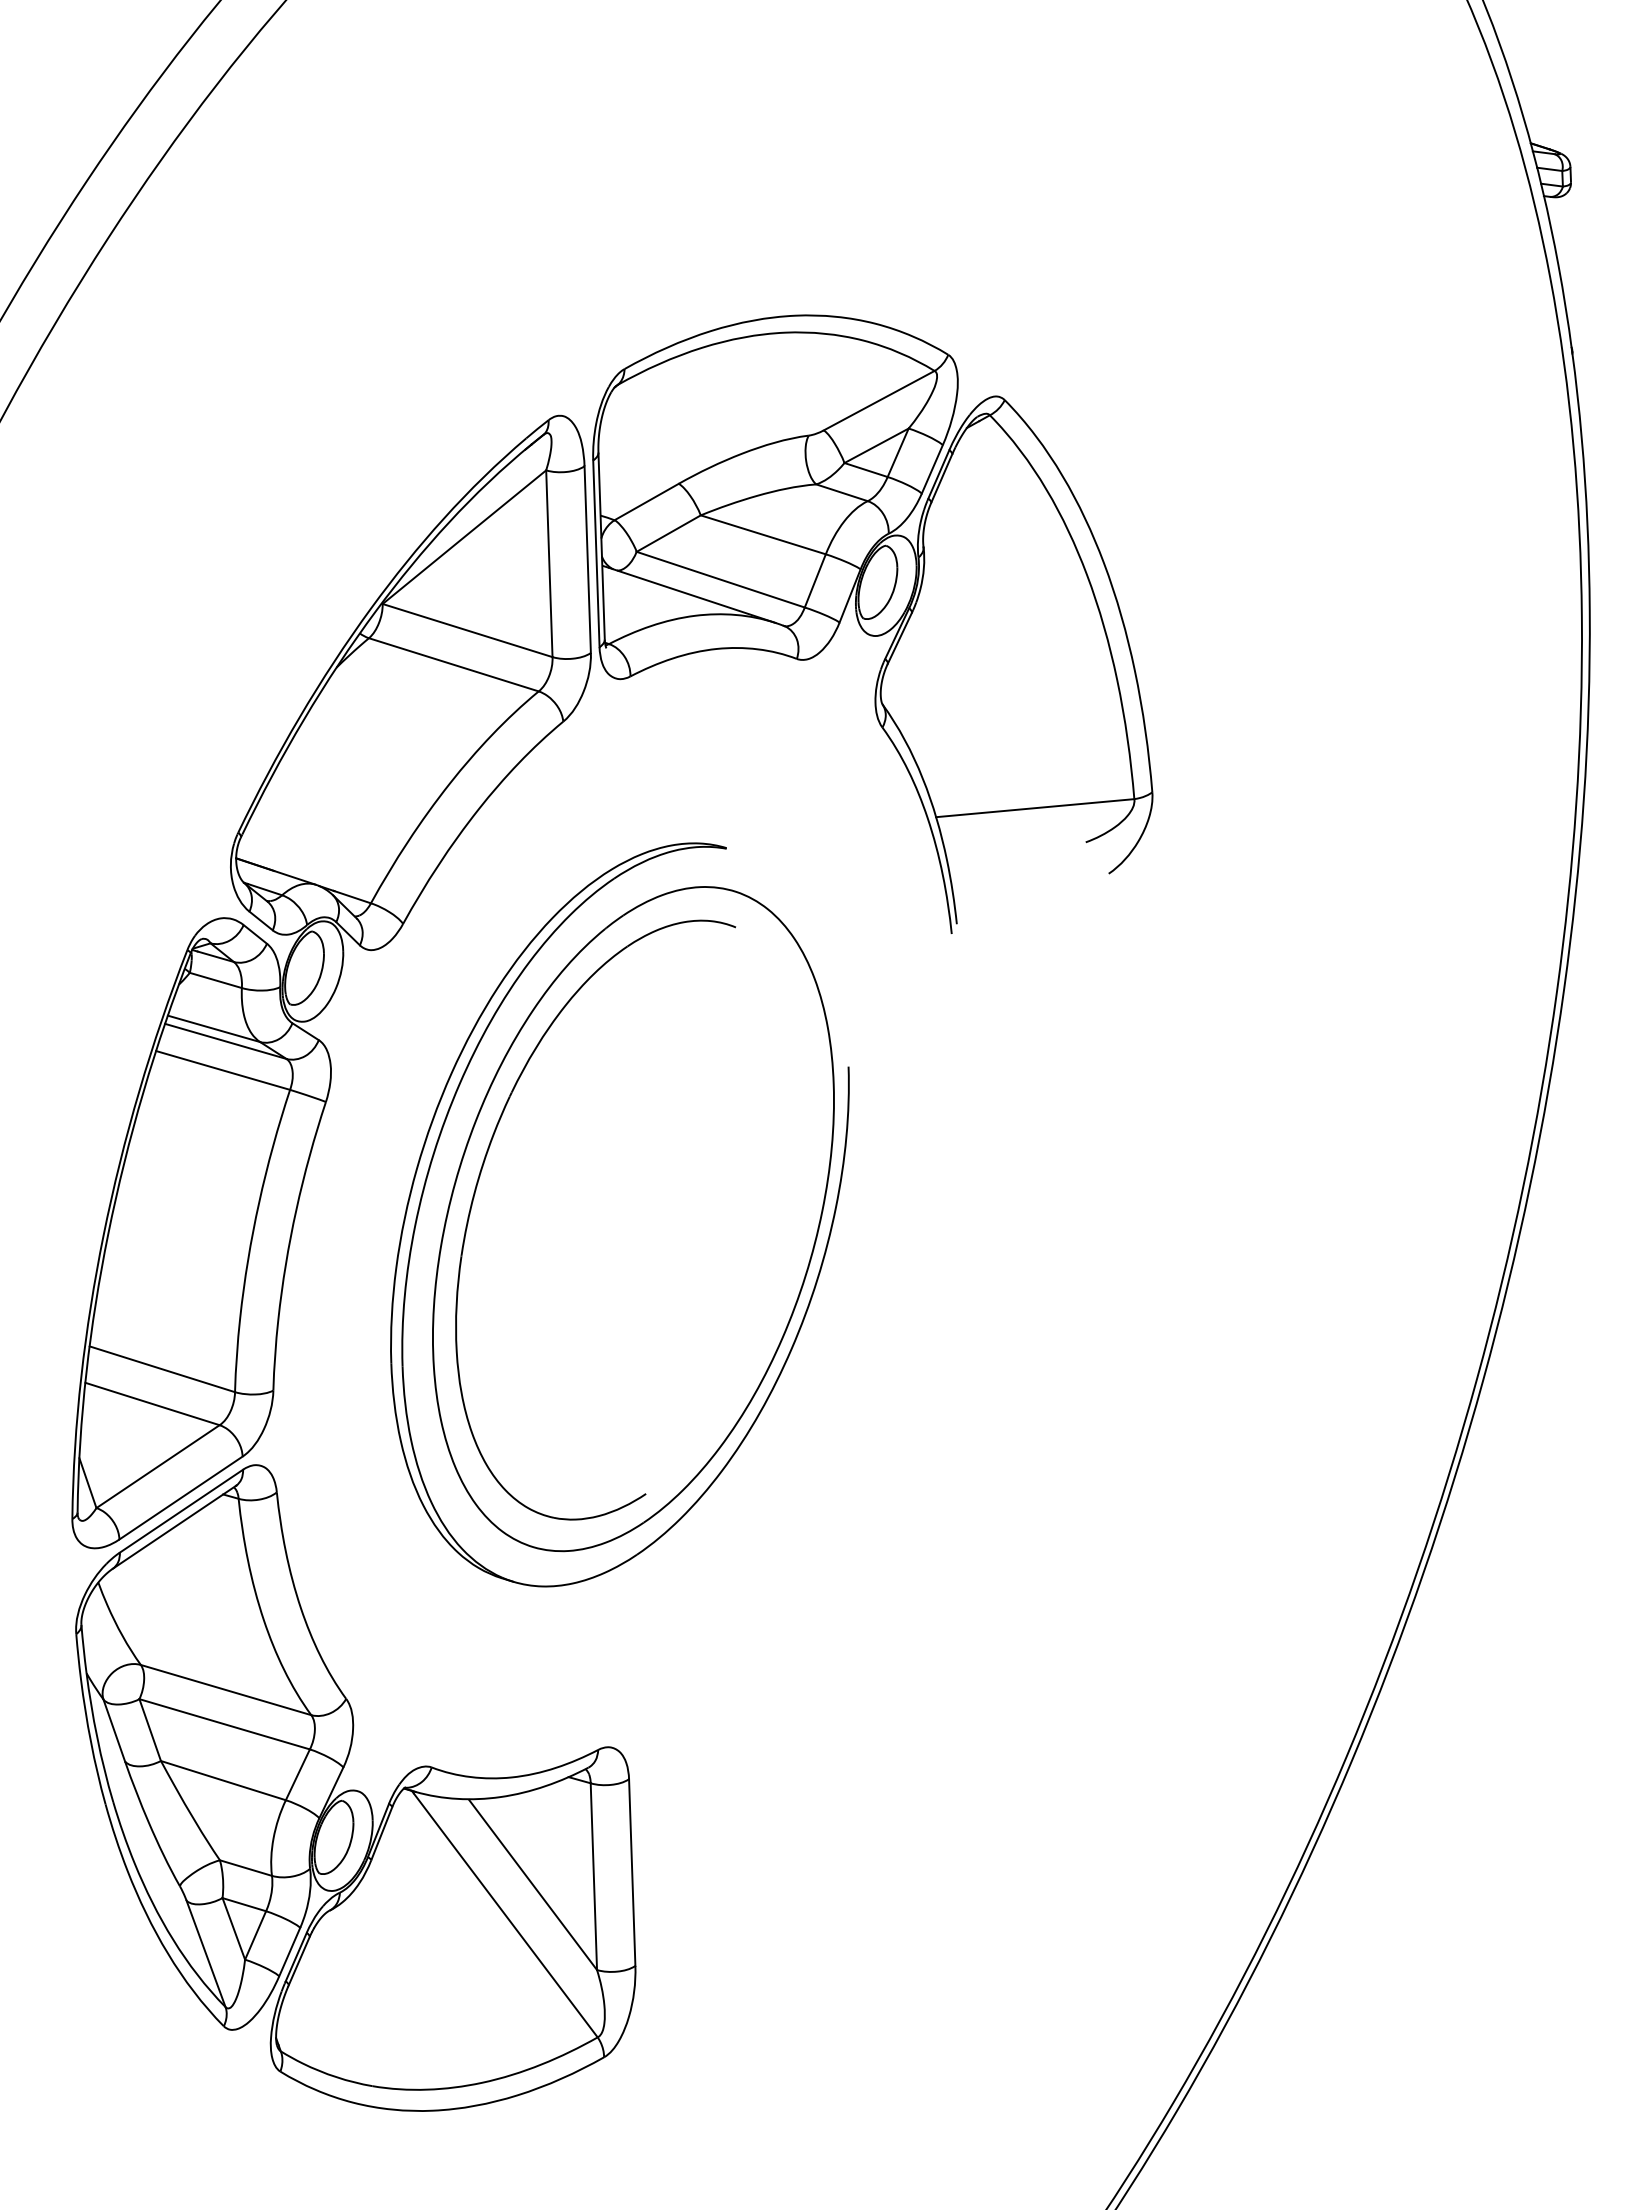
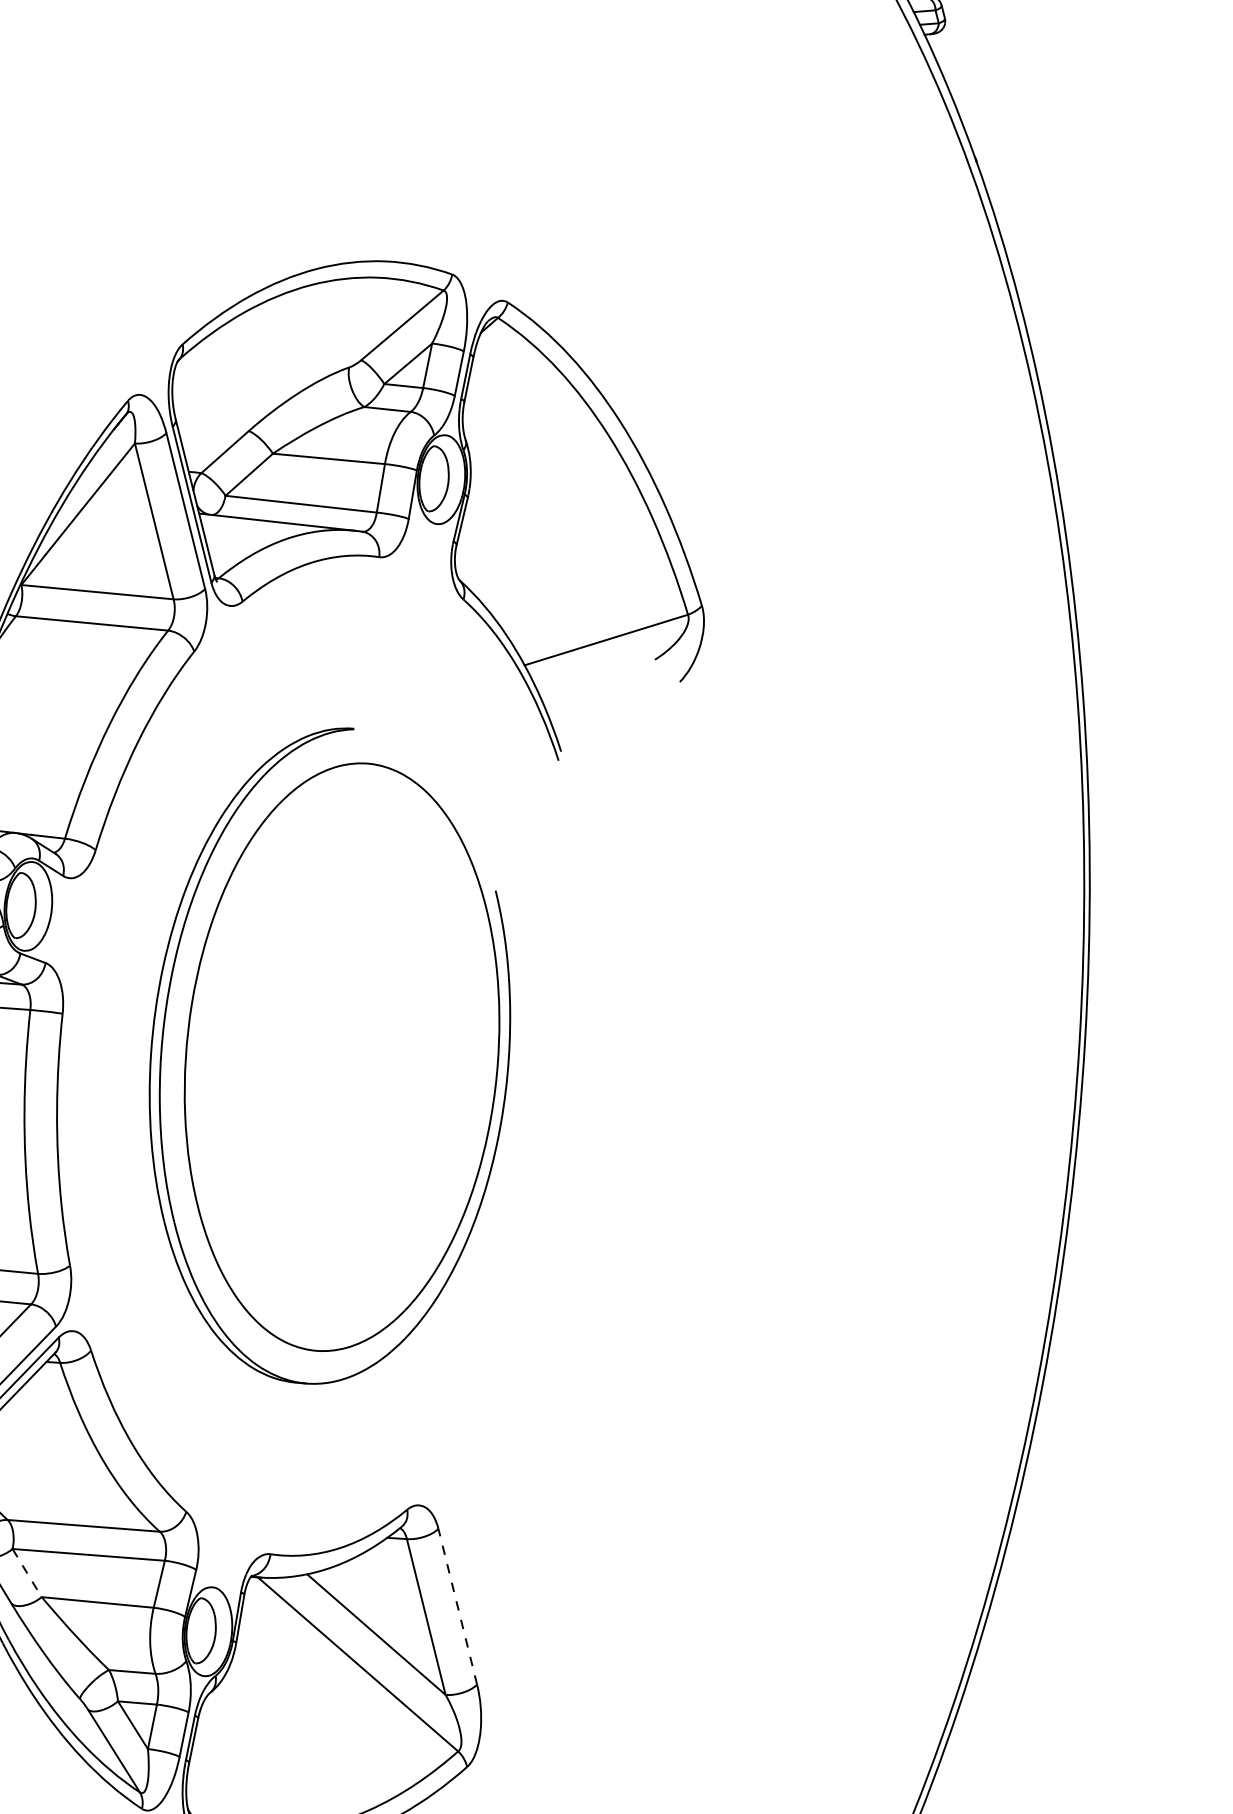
part: (479, 1180) -> (205, 1052), removed
line: (150, 1730) -> (27, 1573), solid -> dashed
line: (632, 1872) -> (457, 1606), solid -> dashed

